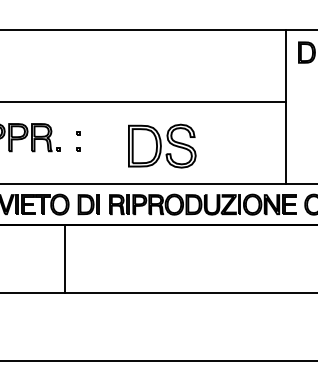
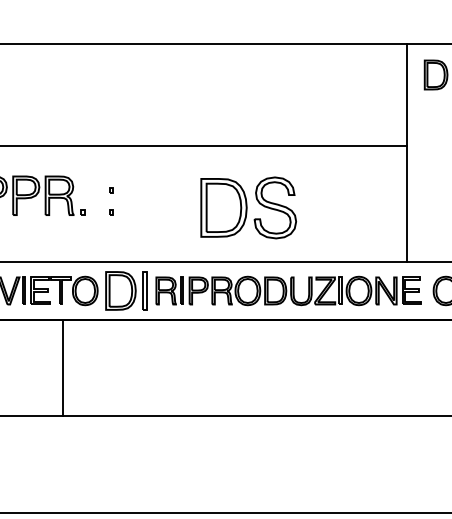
part: (162, 145) -> (248, 207), moved
part: (88, 204) -> (126, 290), size x1.4
line: (65, 258) -> (63, 367), moved

